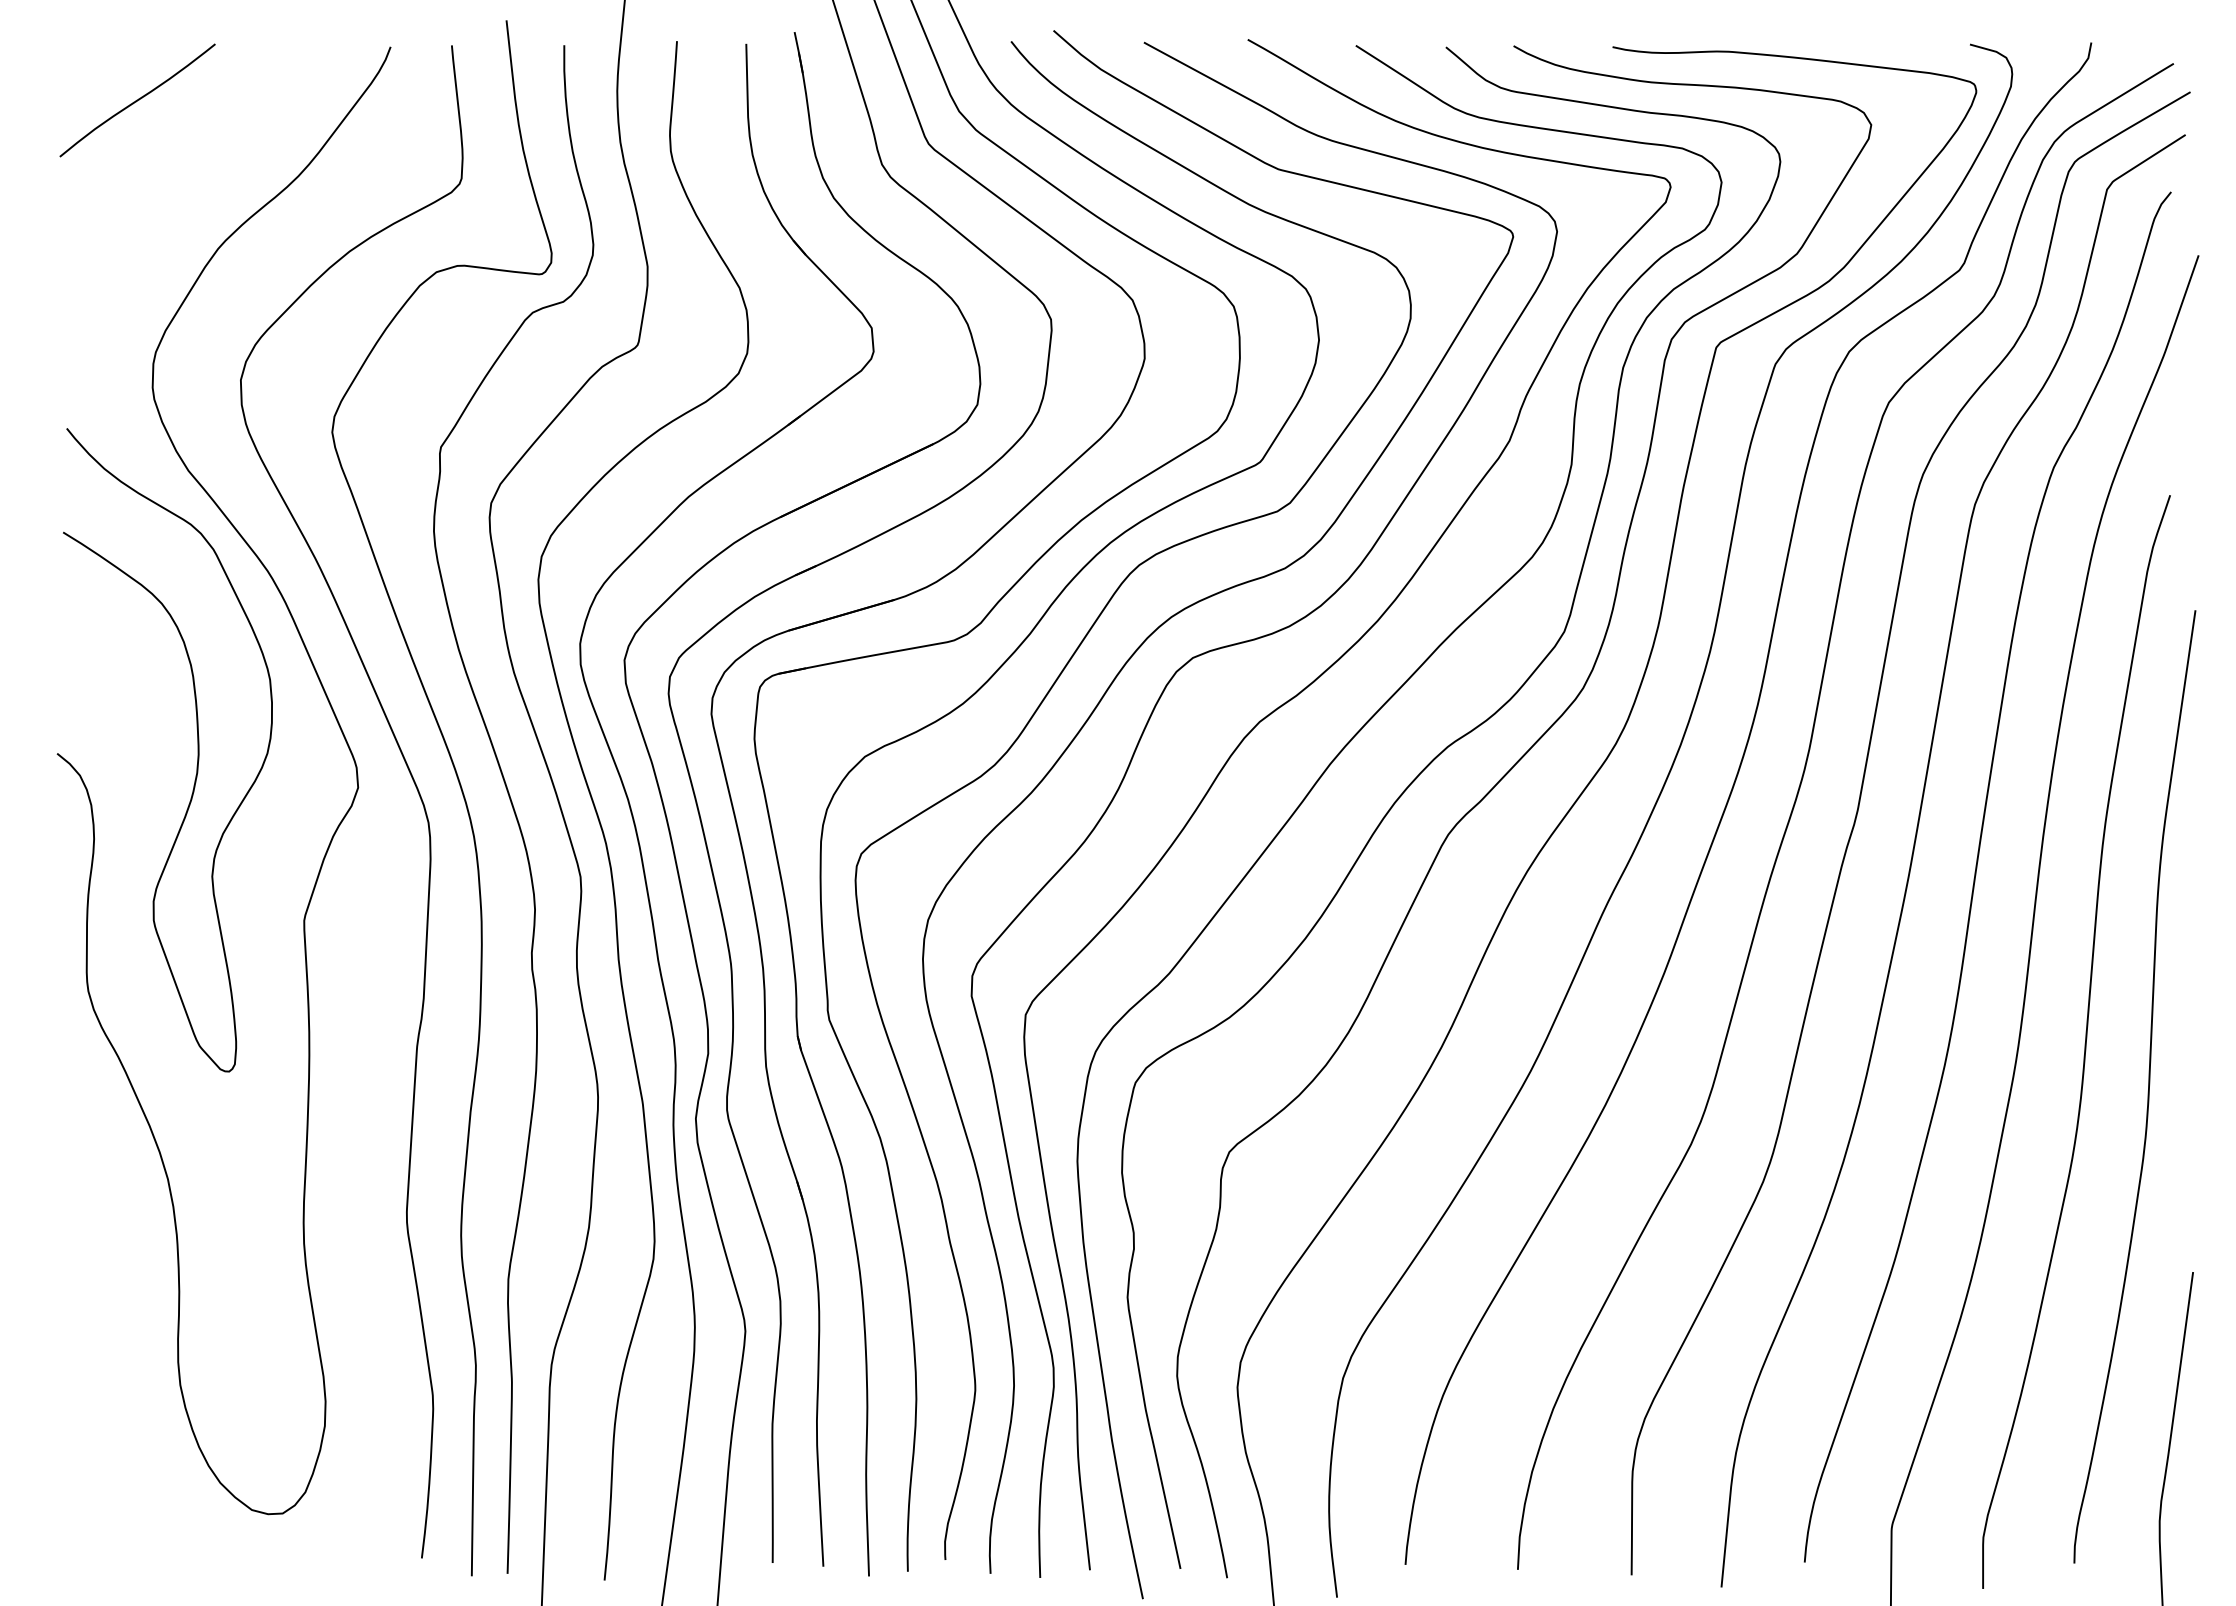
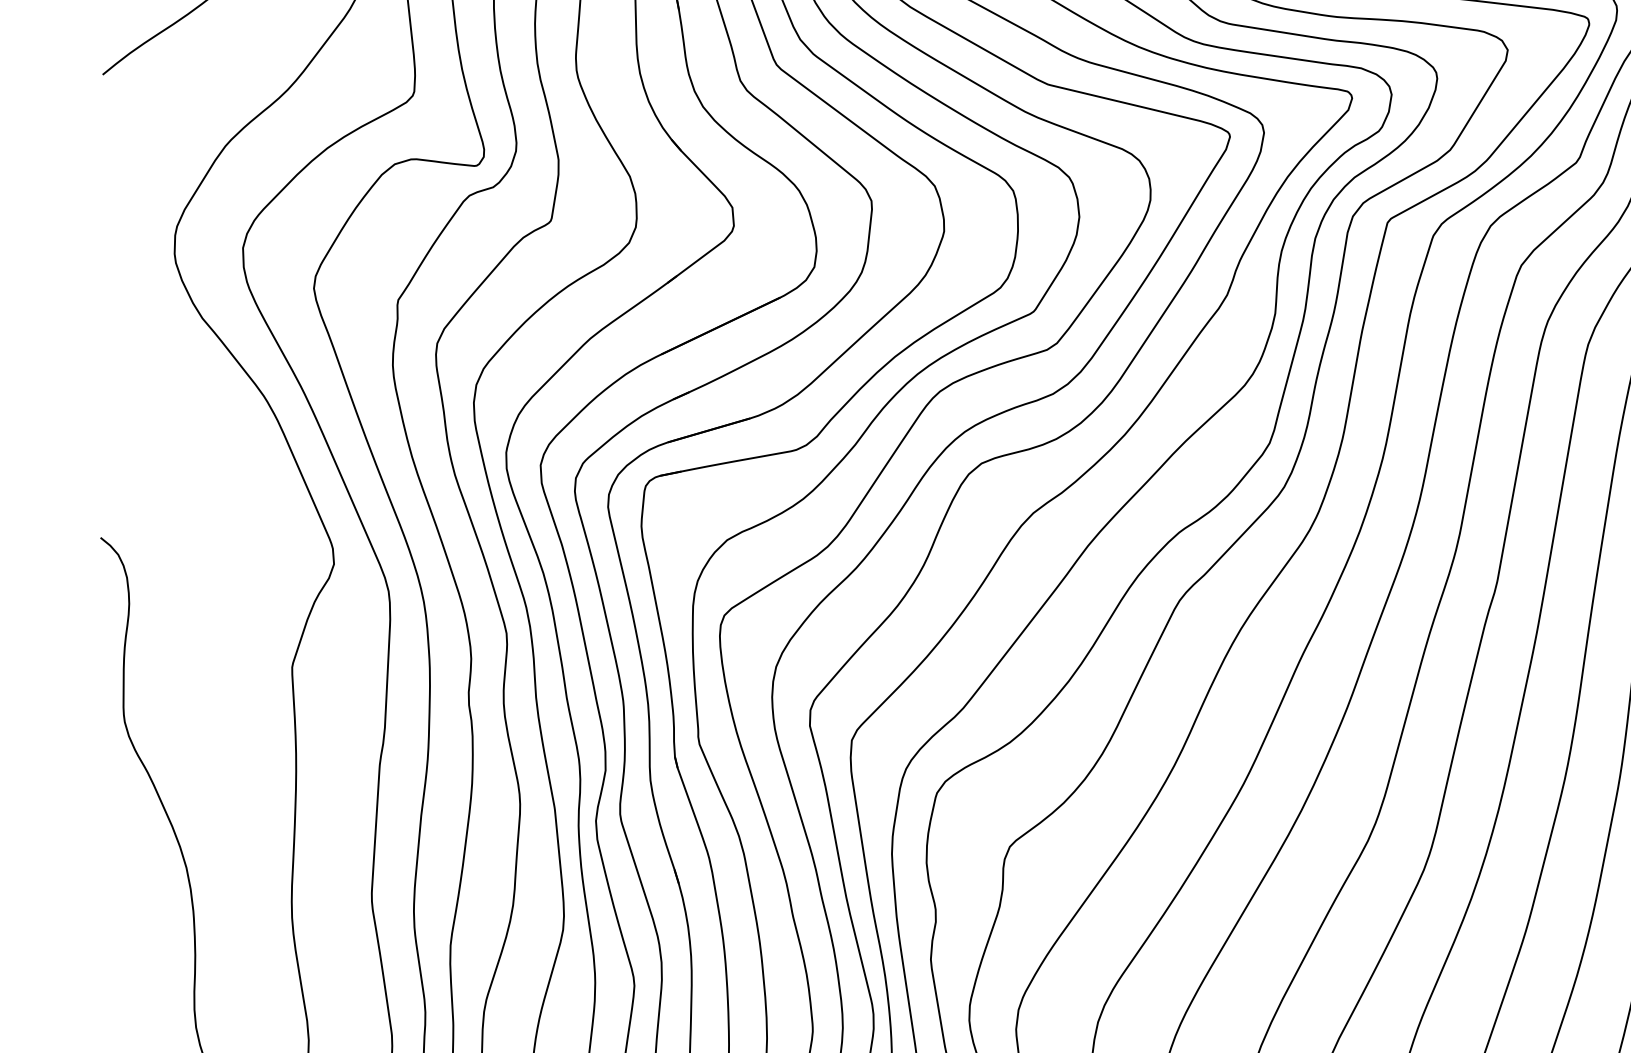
curve: (197, 750) -> (209, 535), removed

